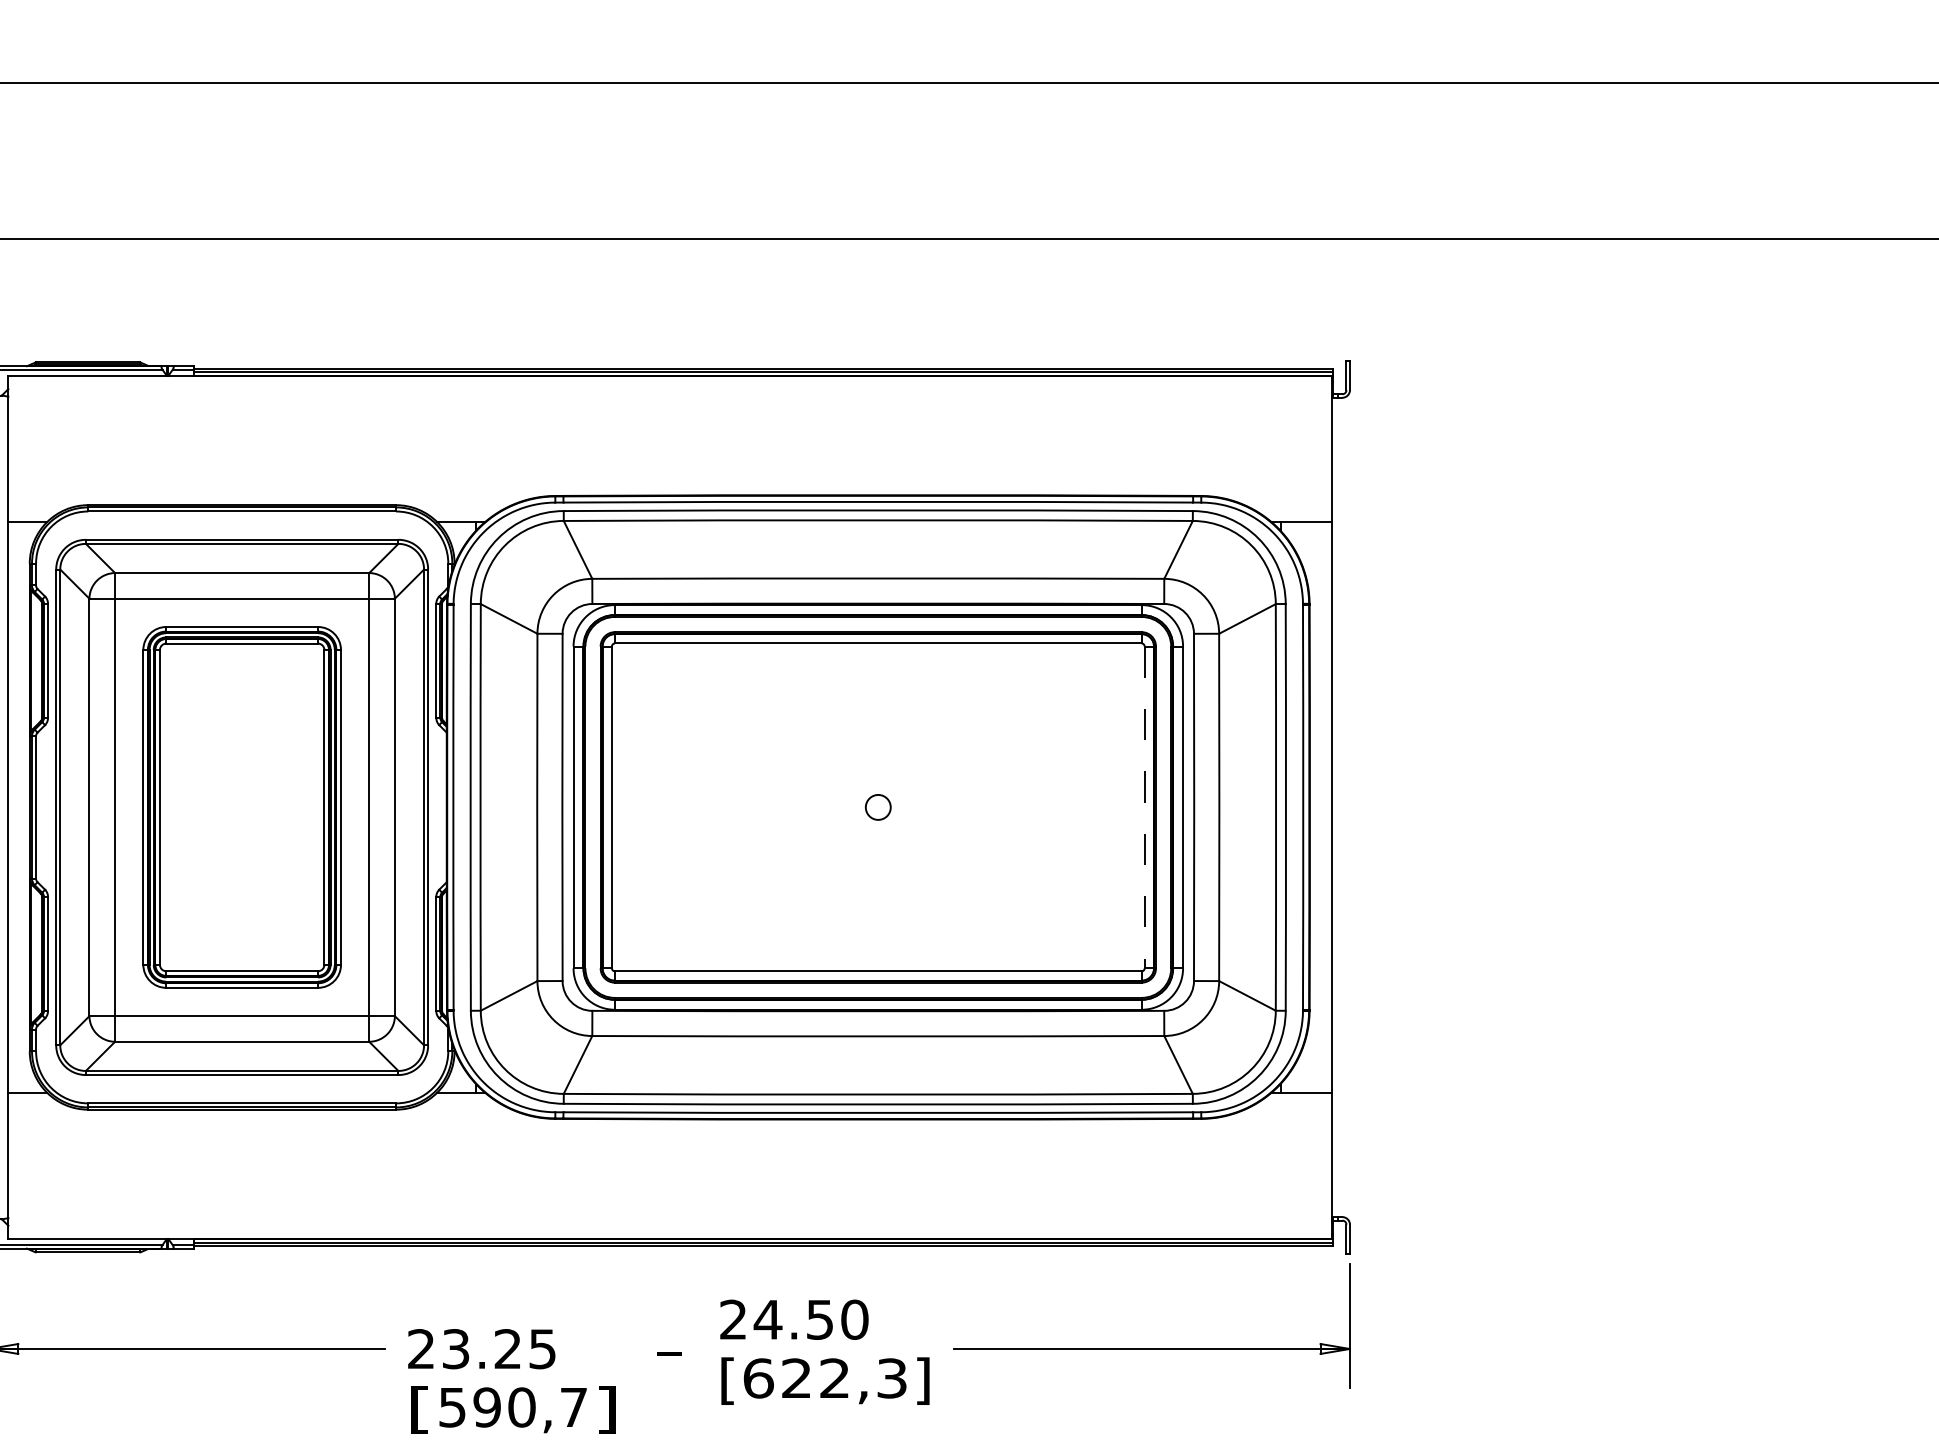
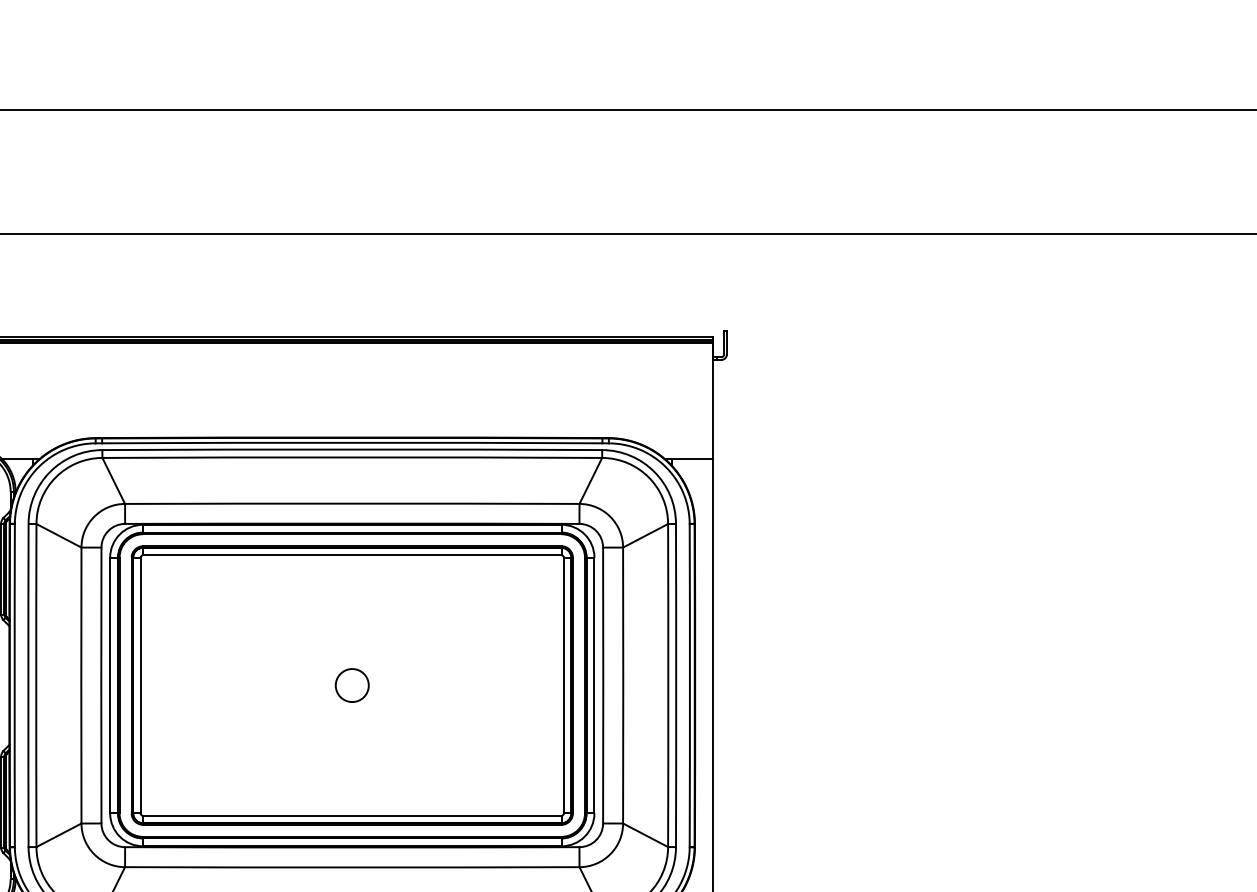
circle: (878, 807) -> (352, 685), size x1.67
line: (1144, 807) -> (563, 685), dashed -> solid

